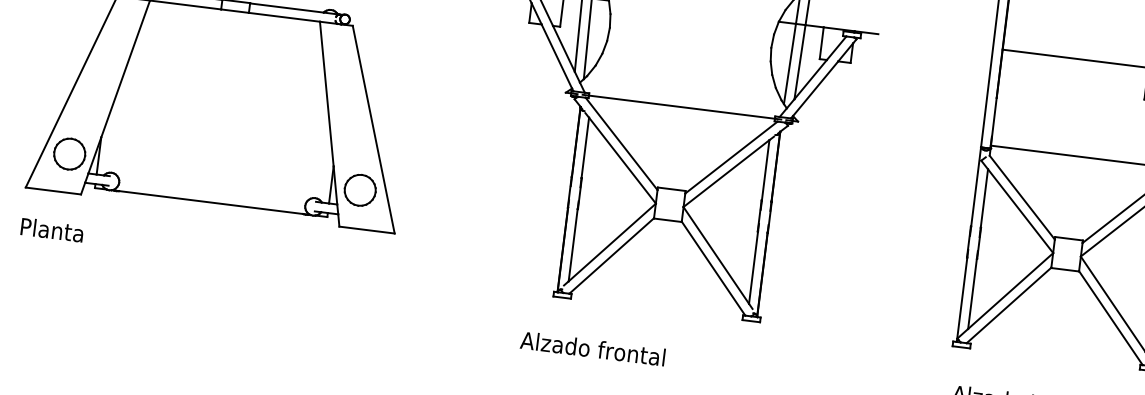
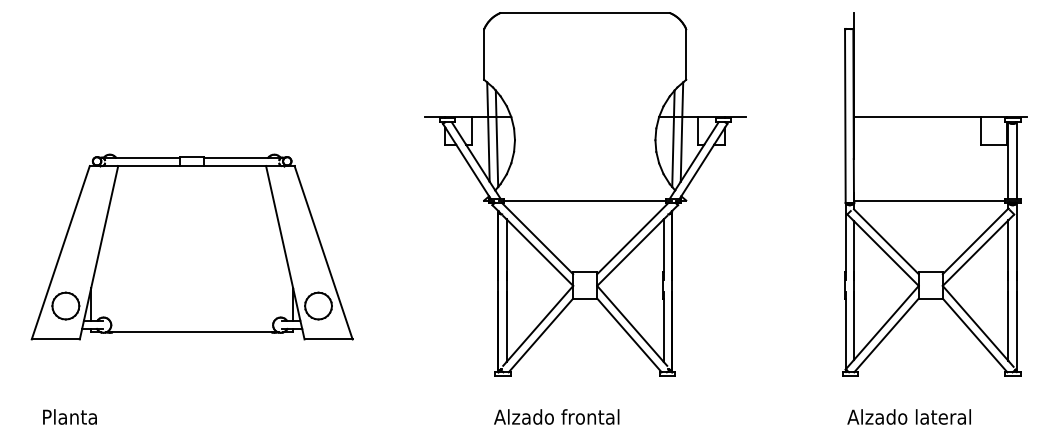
text: (51, 229) -> (69, 416), moved
text: (592, 348) -> (556, 416), moved

